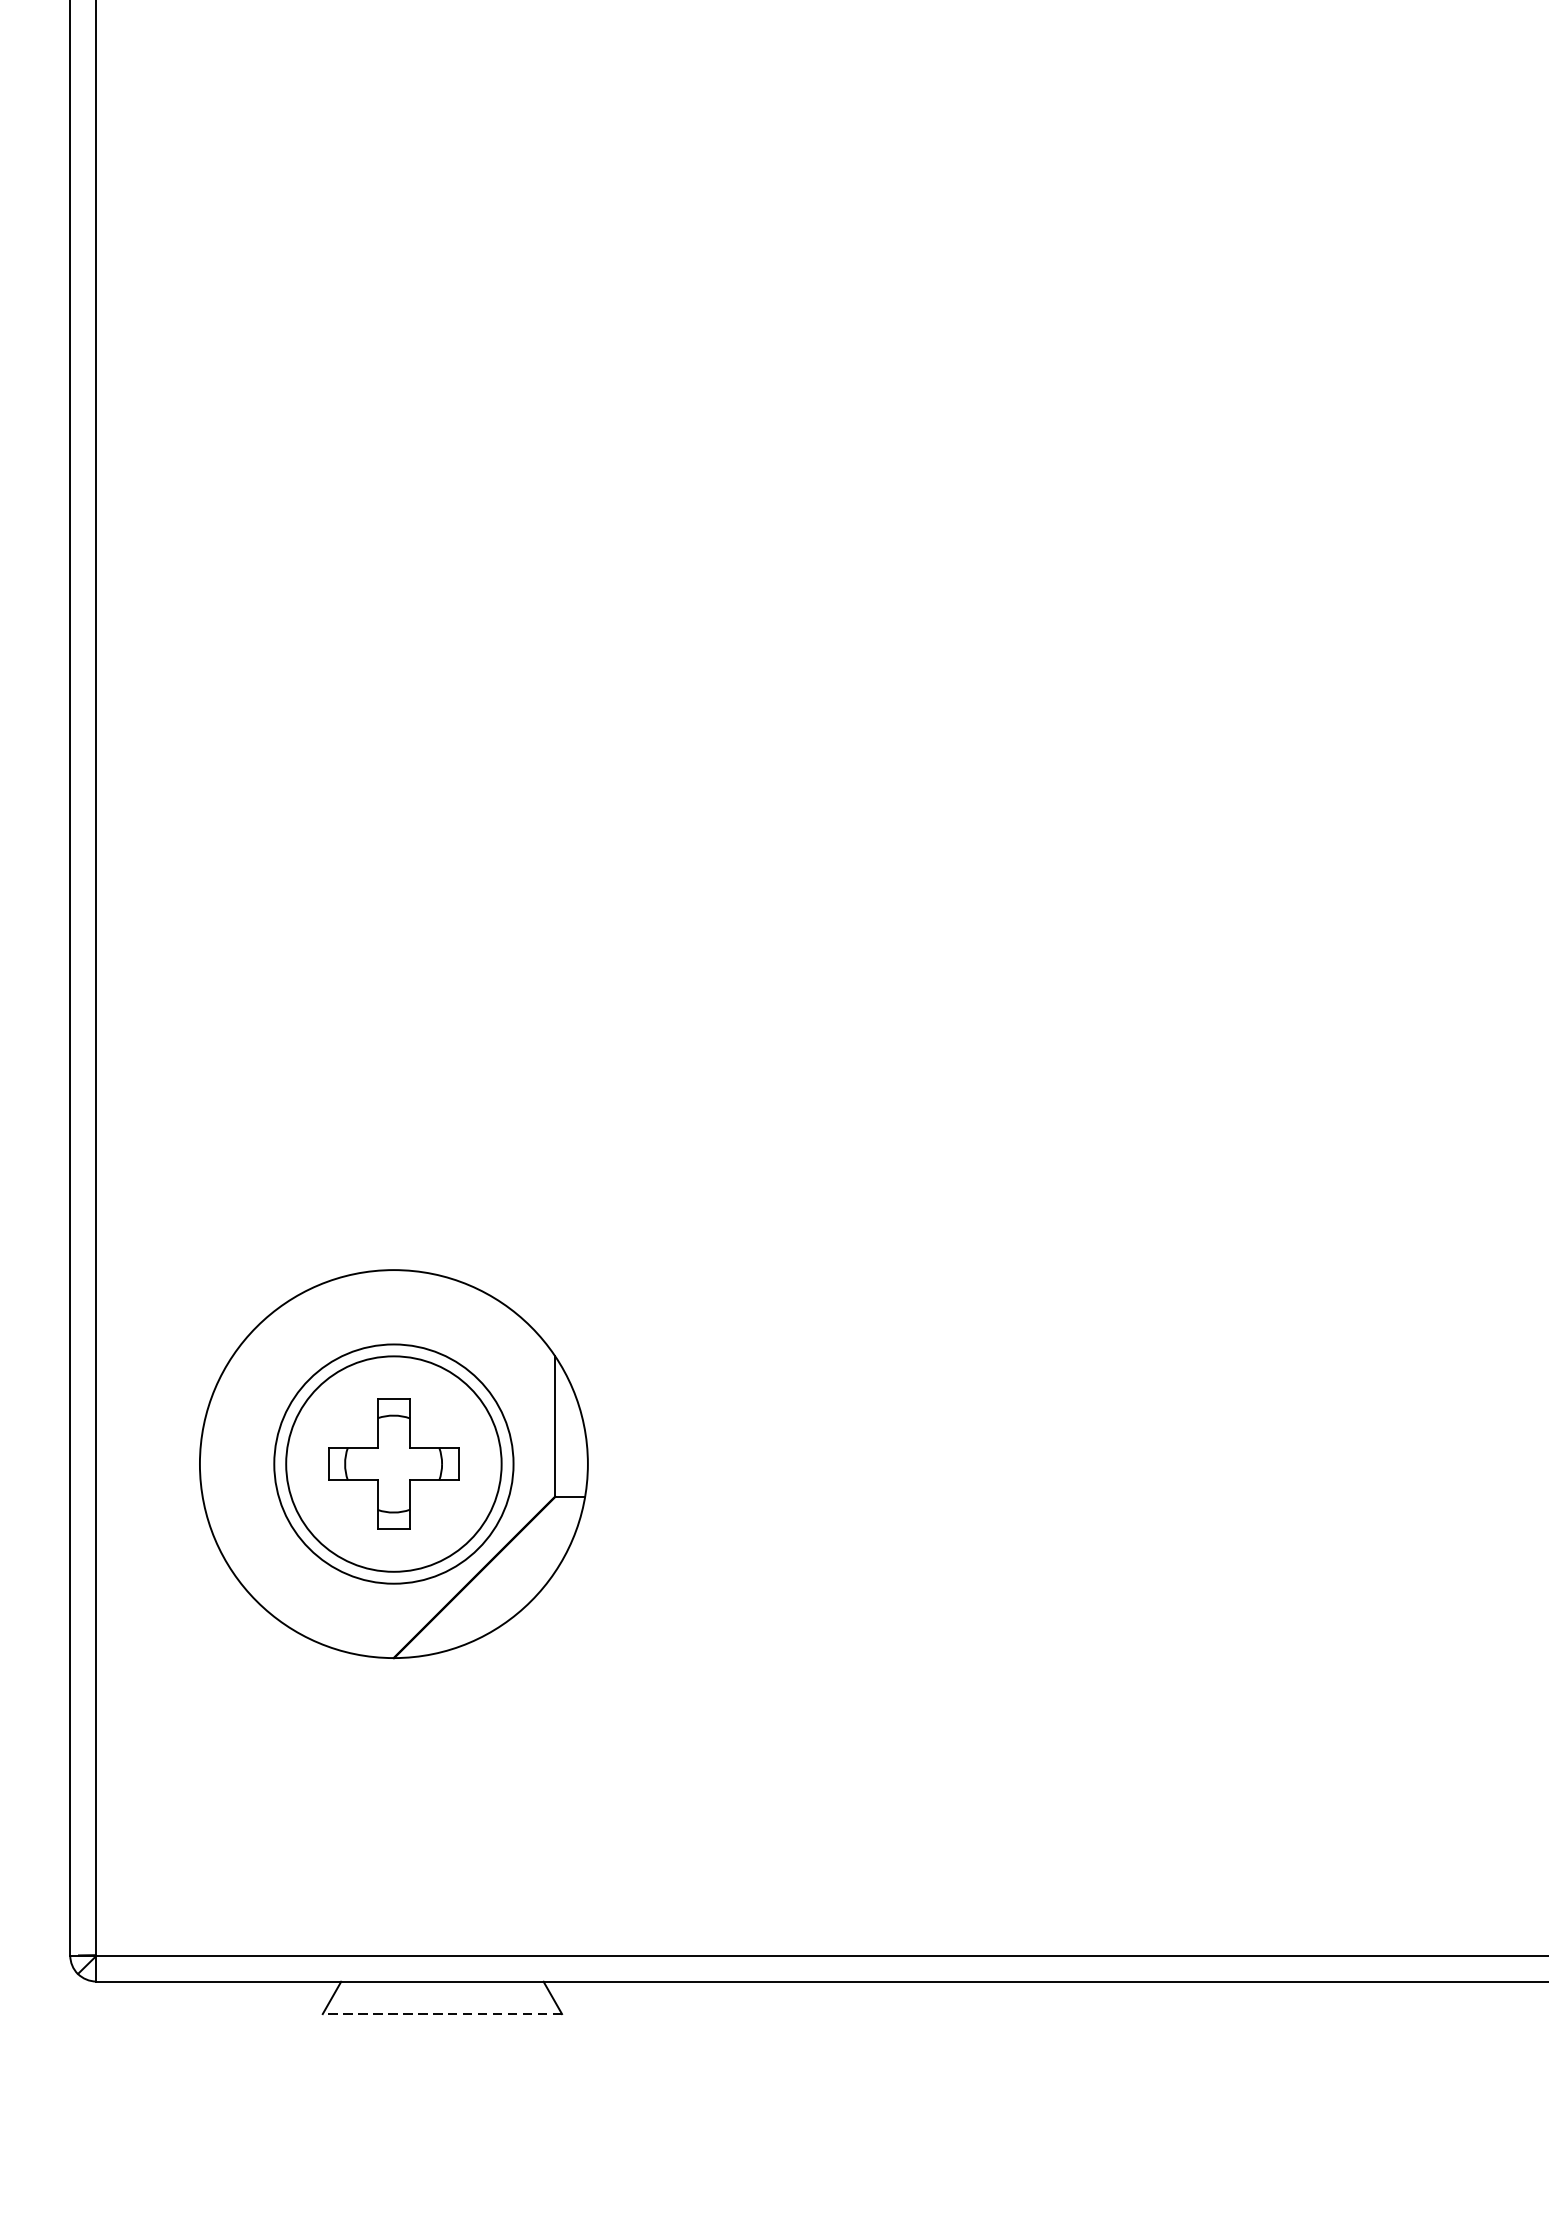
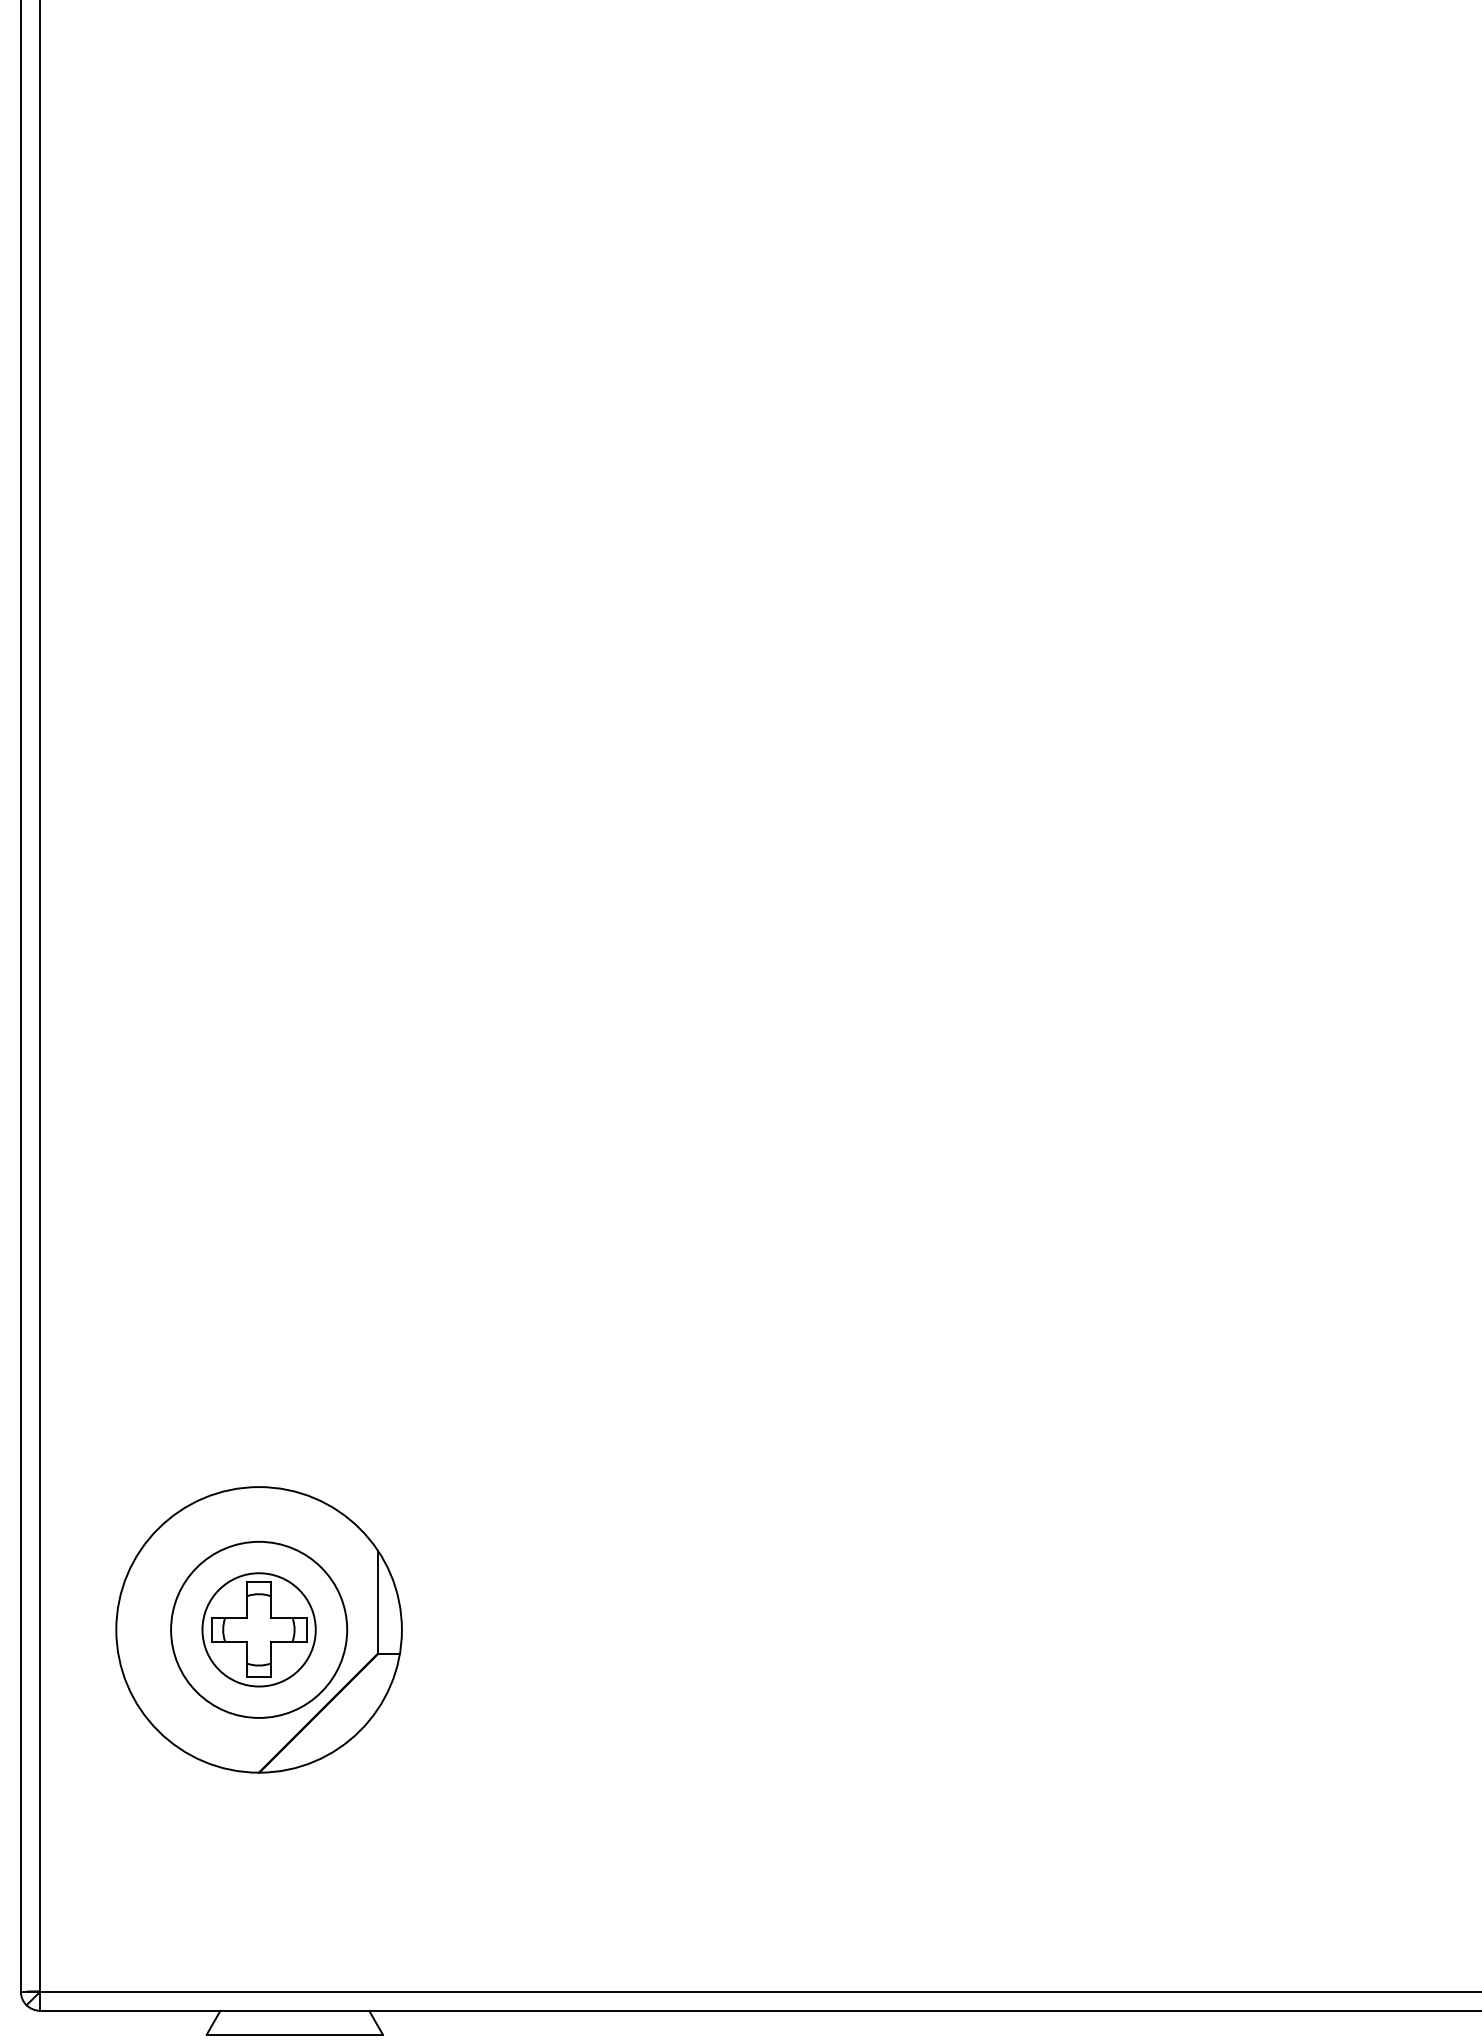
circle: (393, 1463) -> (258, 1629), size x0.71
line: (441, 2013) -> (294, 2034), dashed -> solid

